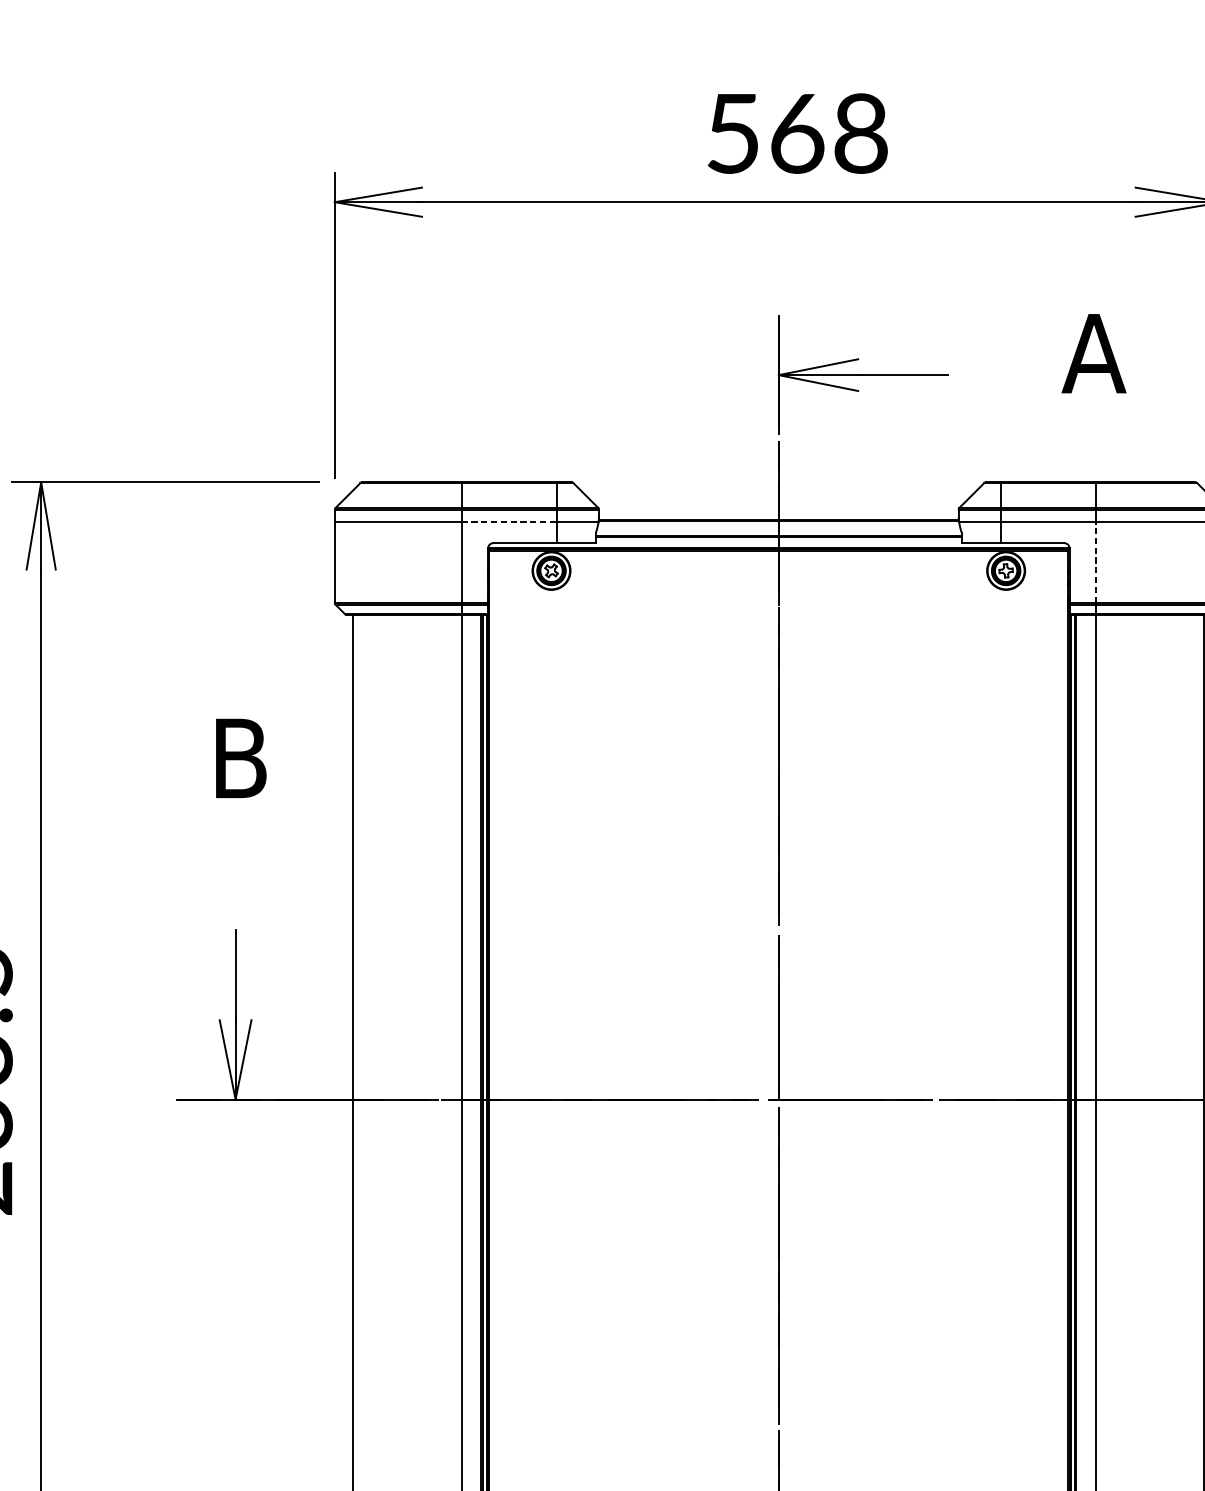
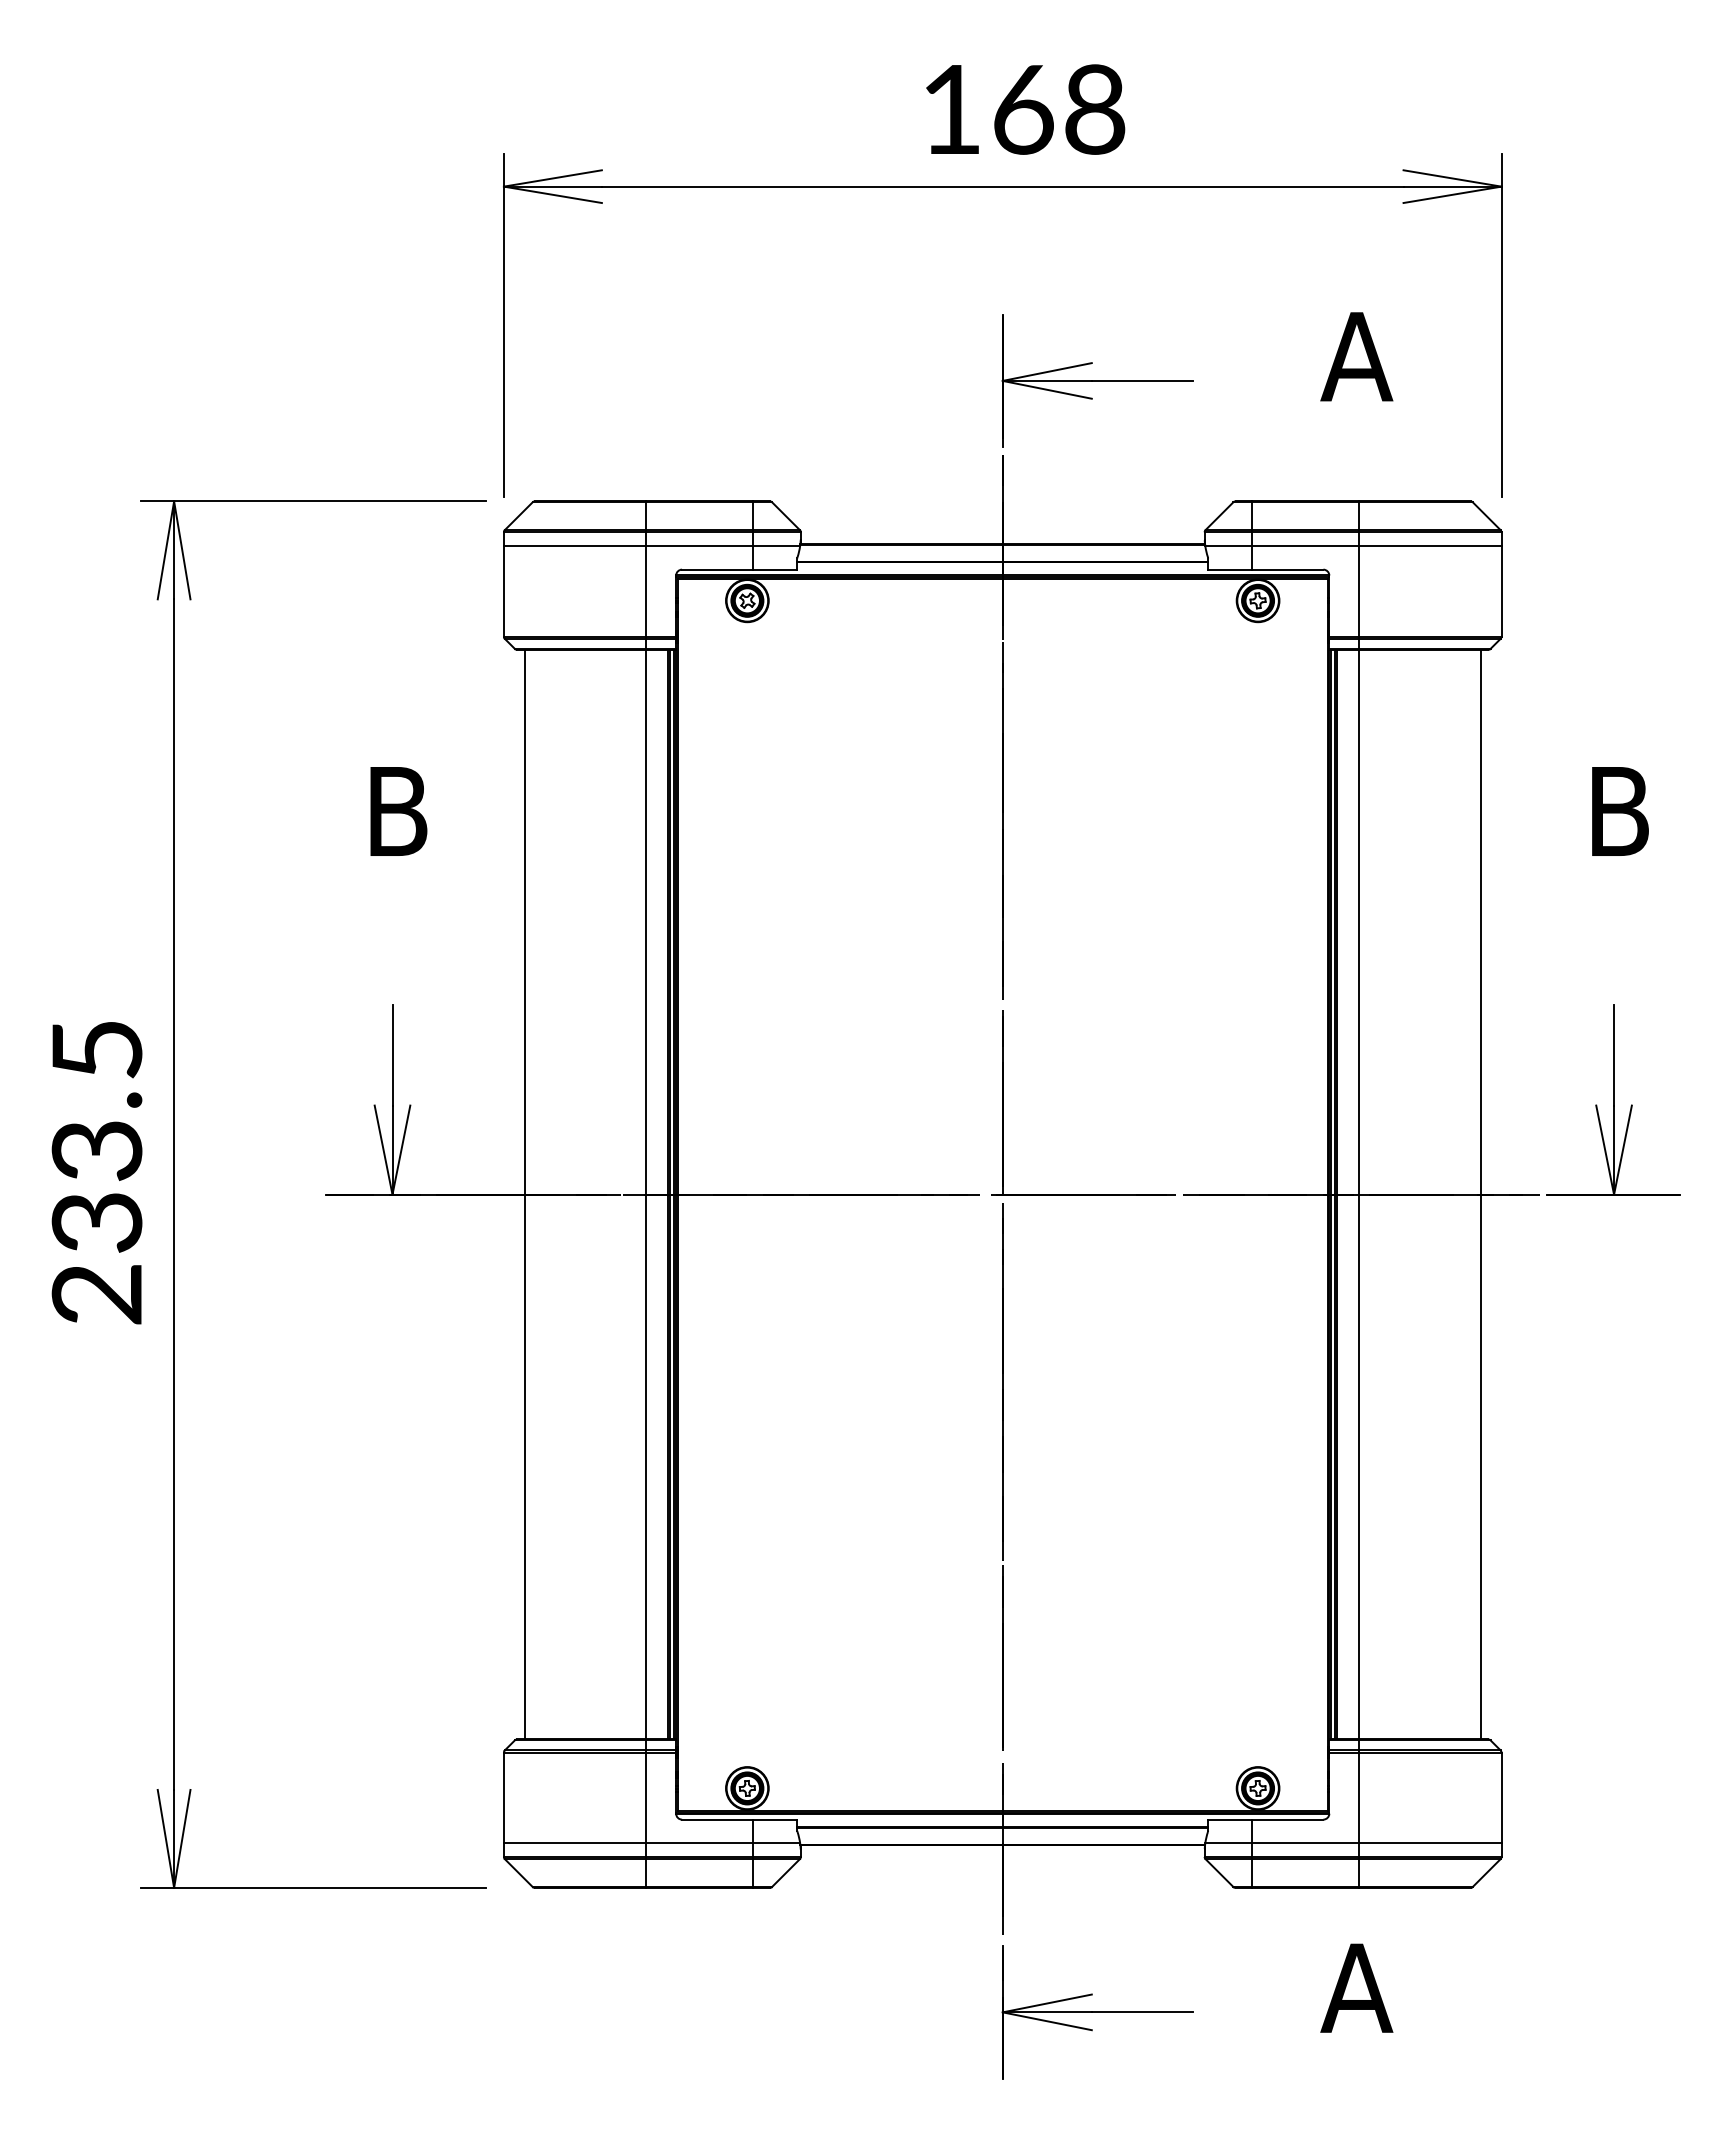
text: (733, 133) -> (951, 109), 568 -> 168
line: (509, 521) -> (700, 545), dashed -> solid
line: (1096, 561) -> (1359, 590), dashed -> solid

